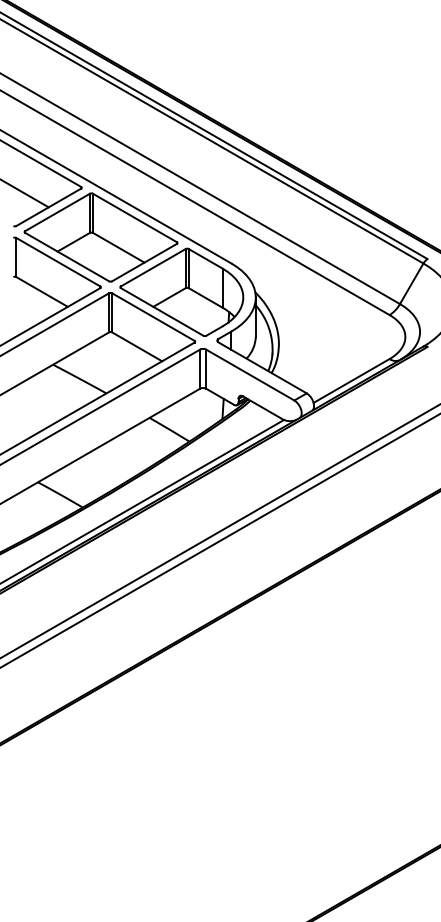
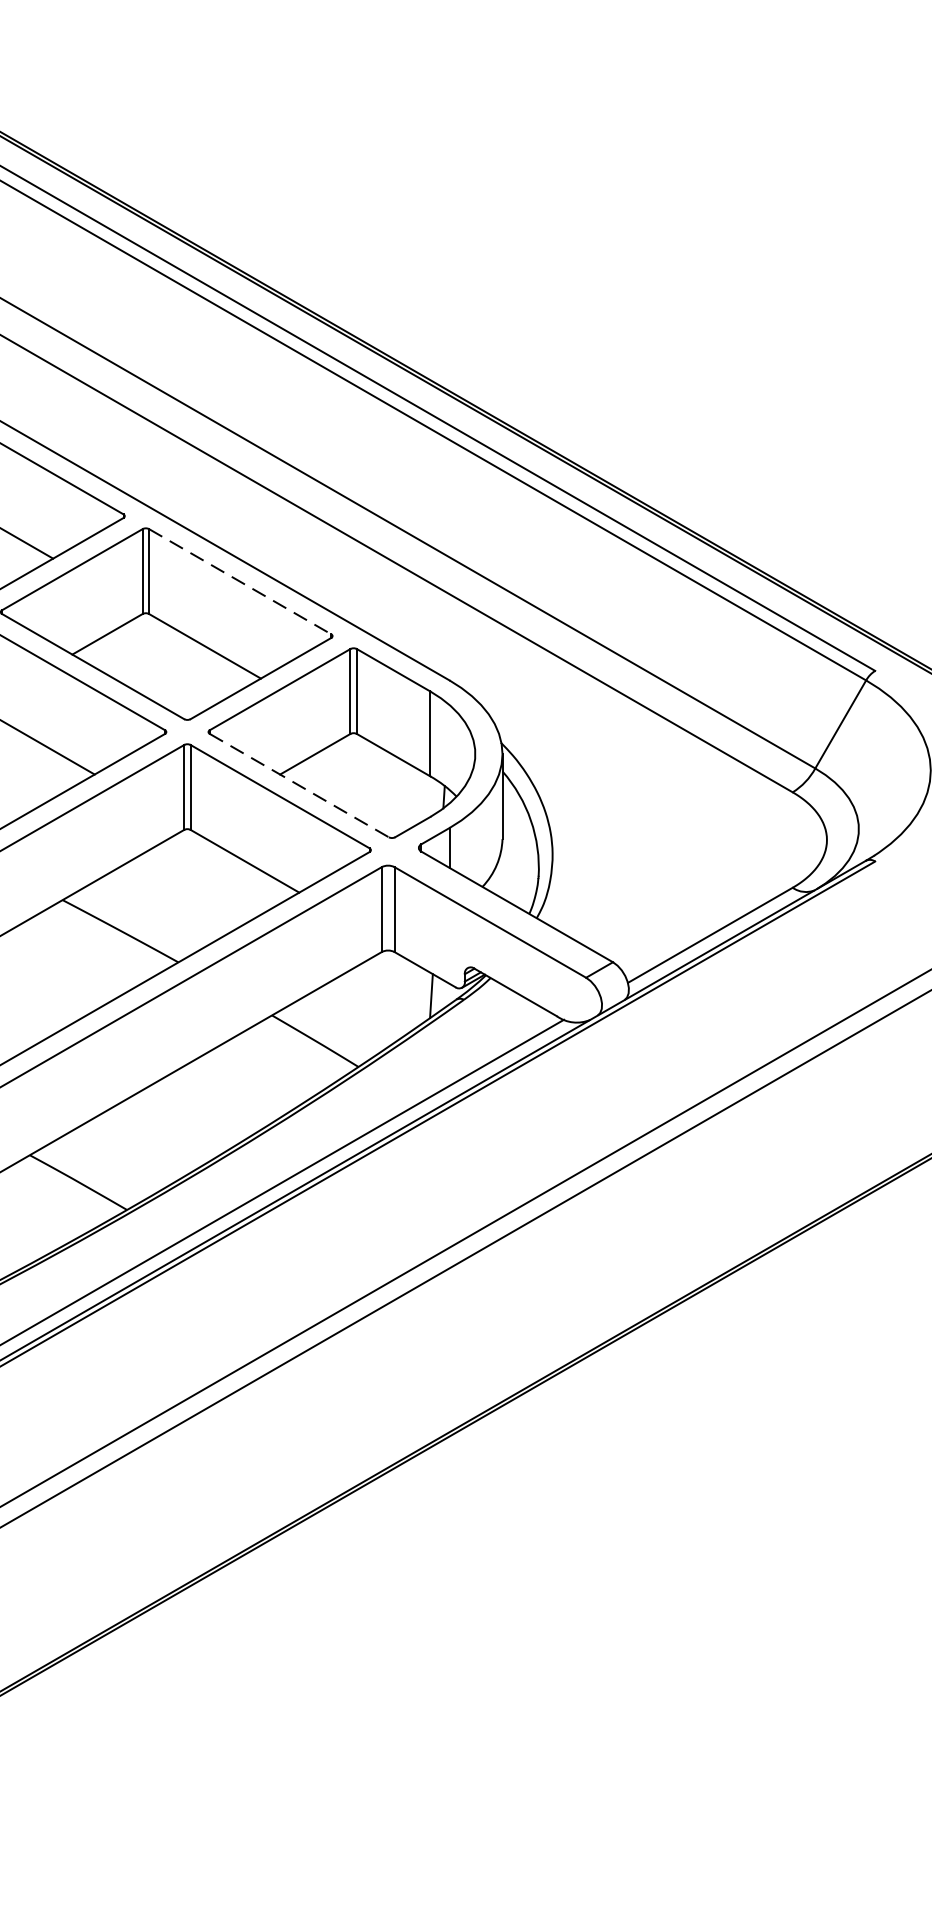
line: (135, 218) -> (241, 582), solid -> dashed
line: (162, 311) -> (299, 784), solid -> dashed

